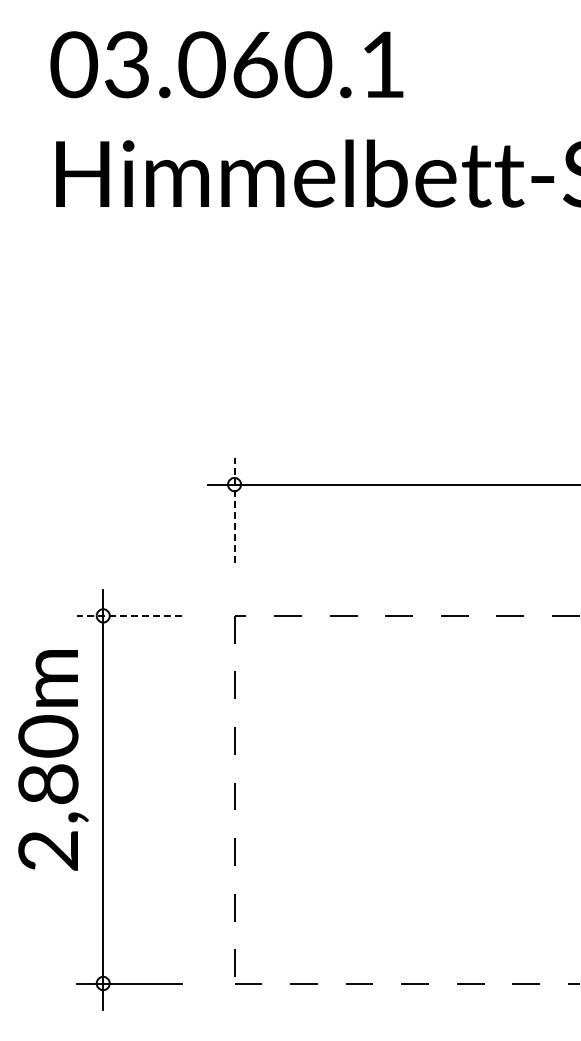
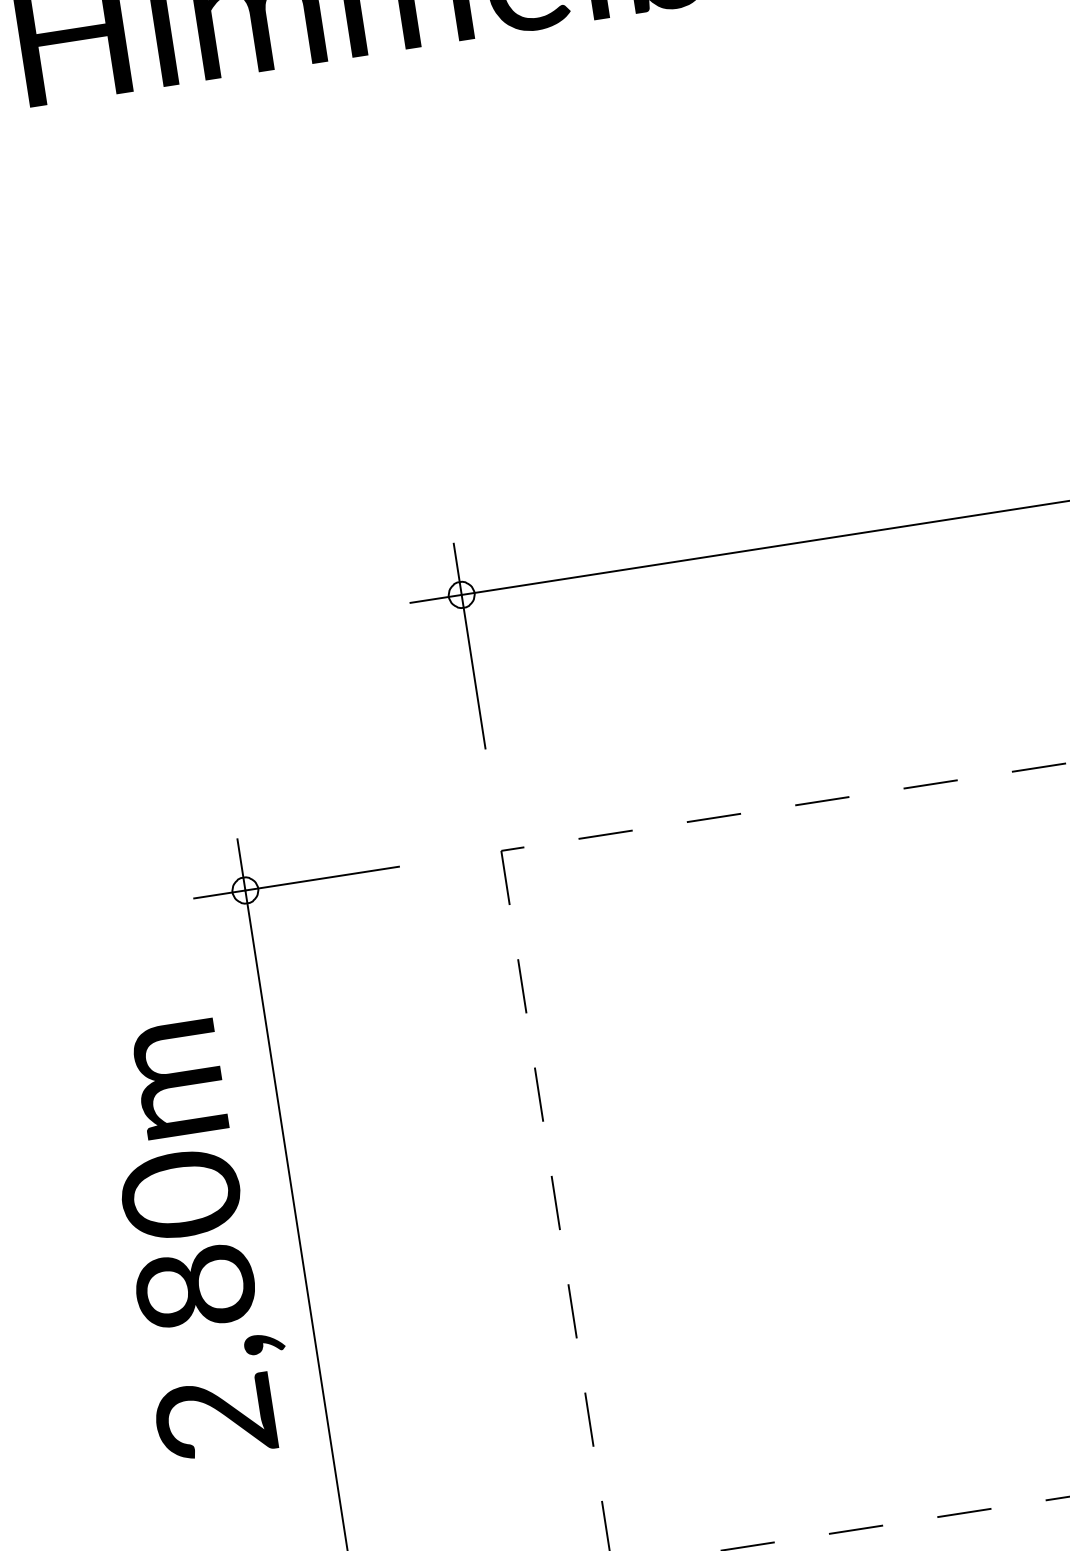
line: (234, 510) -> (469, 645), dashed -> solid
line: (129, 615) -> (296, 881), dashed -> solid
text: (53, 760) -> (198, 1240), moved

